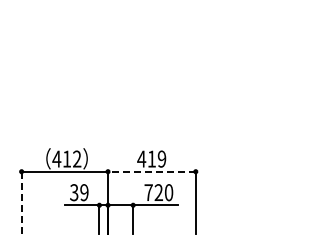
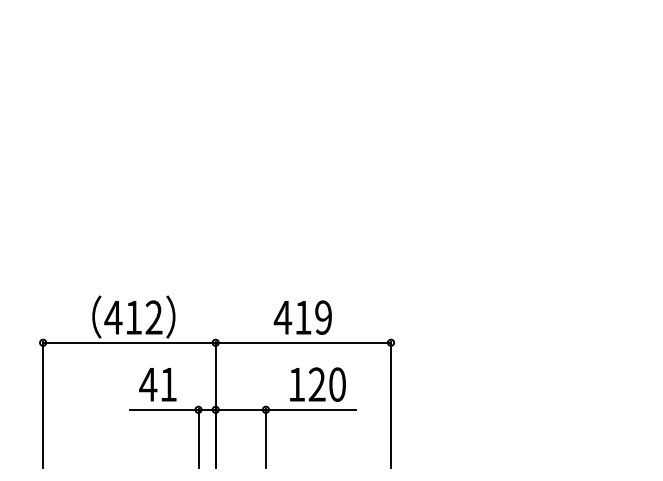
line: (151, 171) -> (302, 342), dashed -> solid
text: (78, 192) -> (156, 384), 39 -> 41
text: (148, 192) -> (296, 384), 720 -> 120
line: (21, 202) -> (42, 404), dashed -> solid

